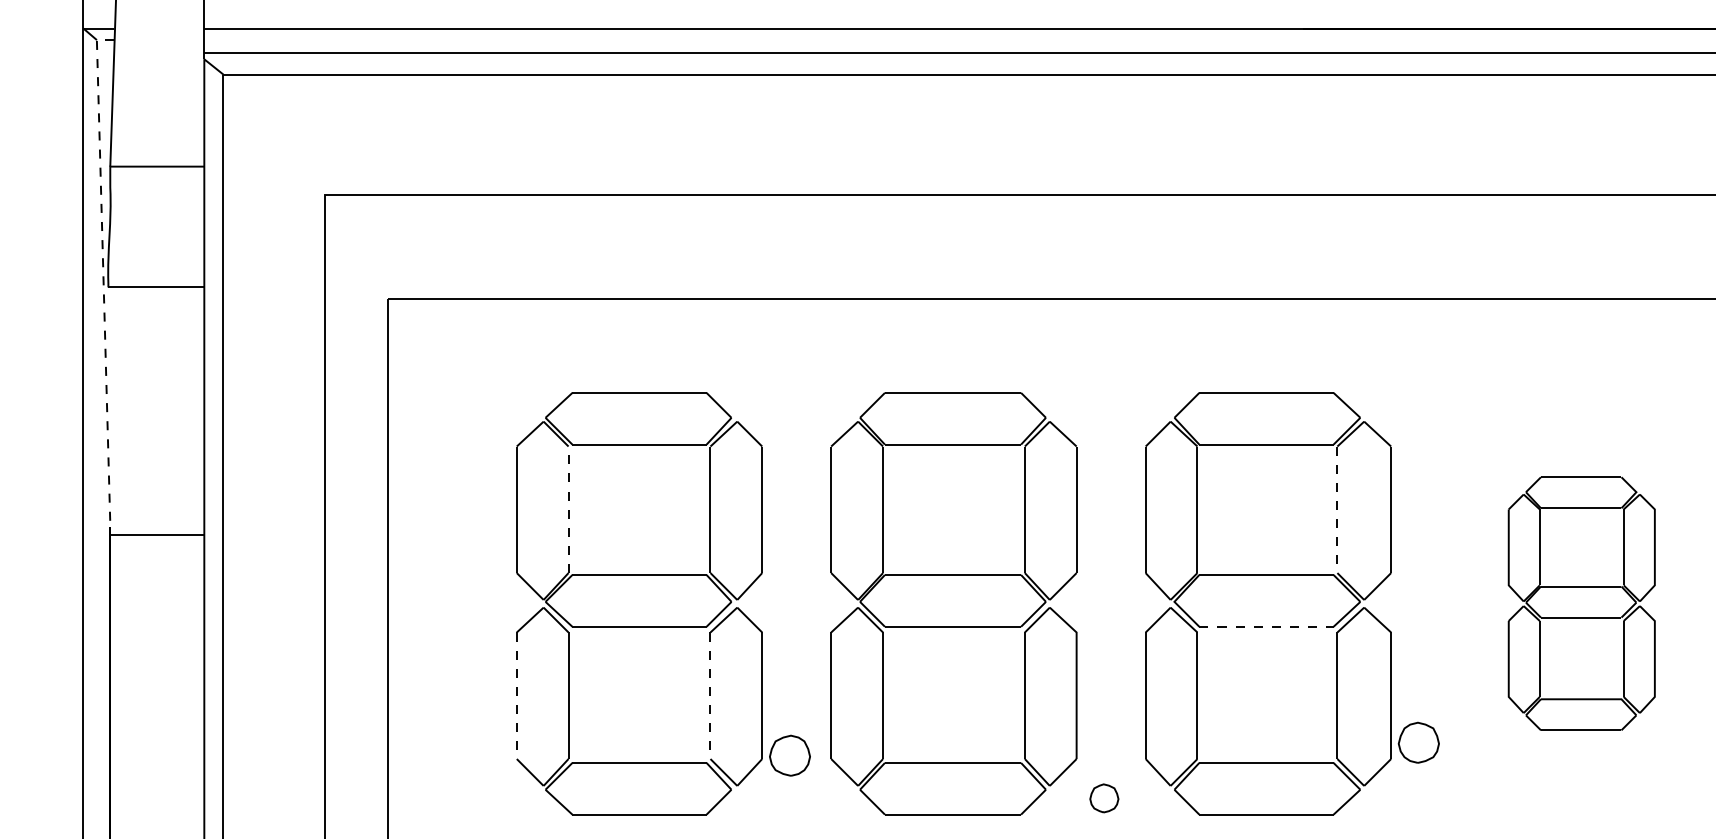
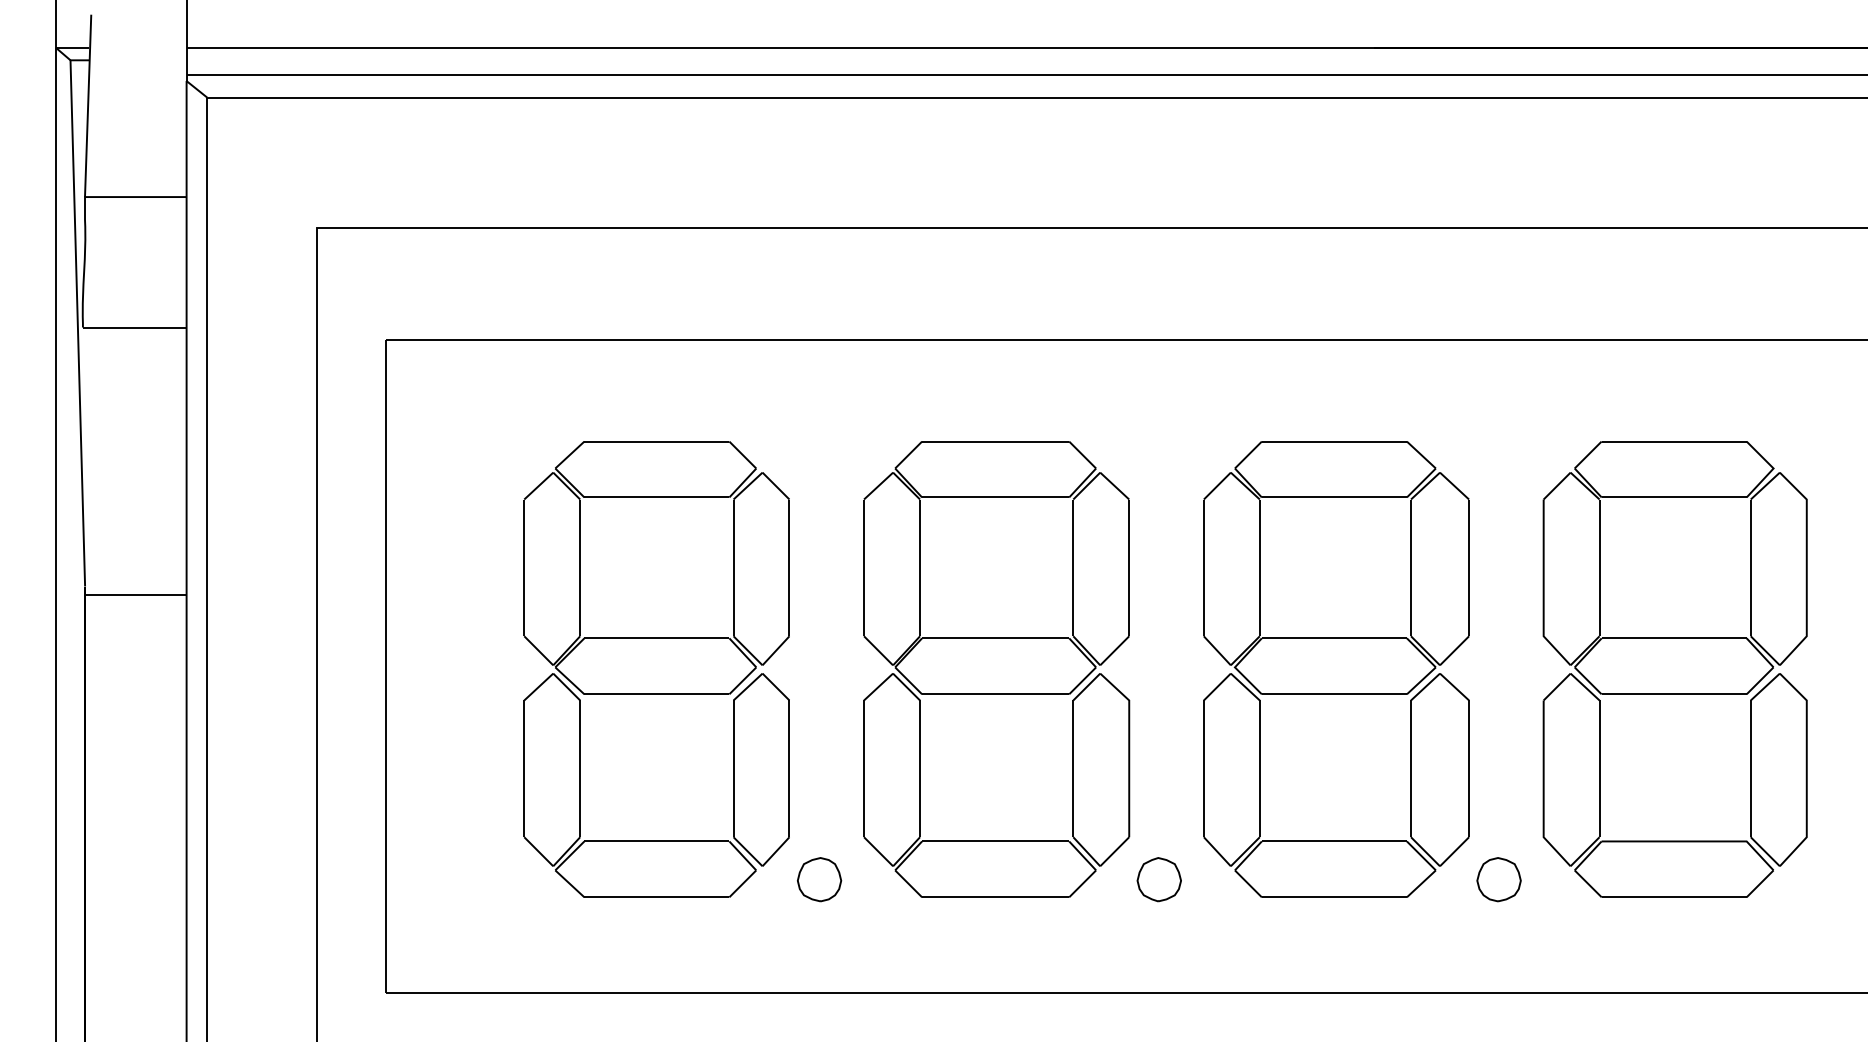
line: (103, 274) -> (77, 313), dashed -> solid
line: (568, 509) -> (580, 567), dashed -> solid
line: (1337, 510) -> (1411, 568), dashed -> solid
part: (1581, 603) -> (1674, 669), size x1.67
line: (1266, 626) -> (1334, 694), dashed -> solid
line: (517, 696) -> (524, 769), dashed -> solid
line: (710, 696) -> (733, 769), dashed -> solid
part: (1418, 742) -> (1498, 879), moved
part: (790, 755) -> (819, 879), moved
part: (1103, 798) -> (1158, 879), size x1.43

